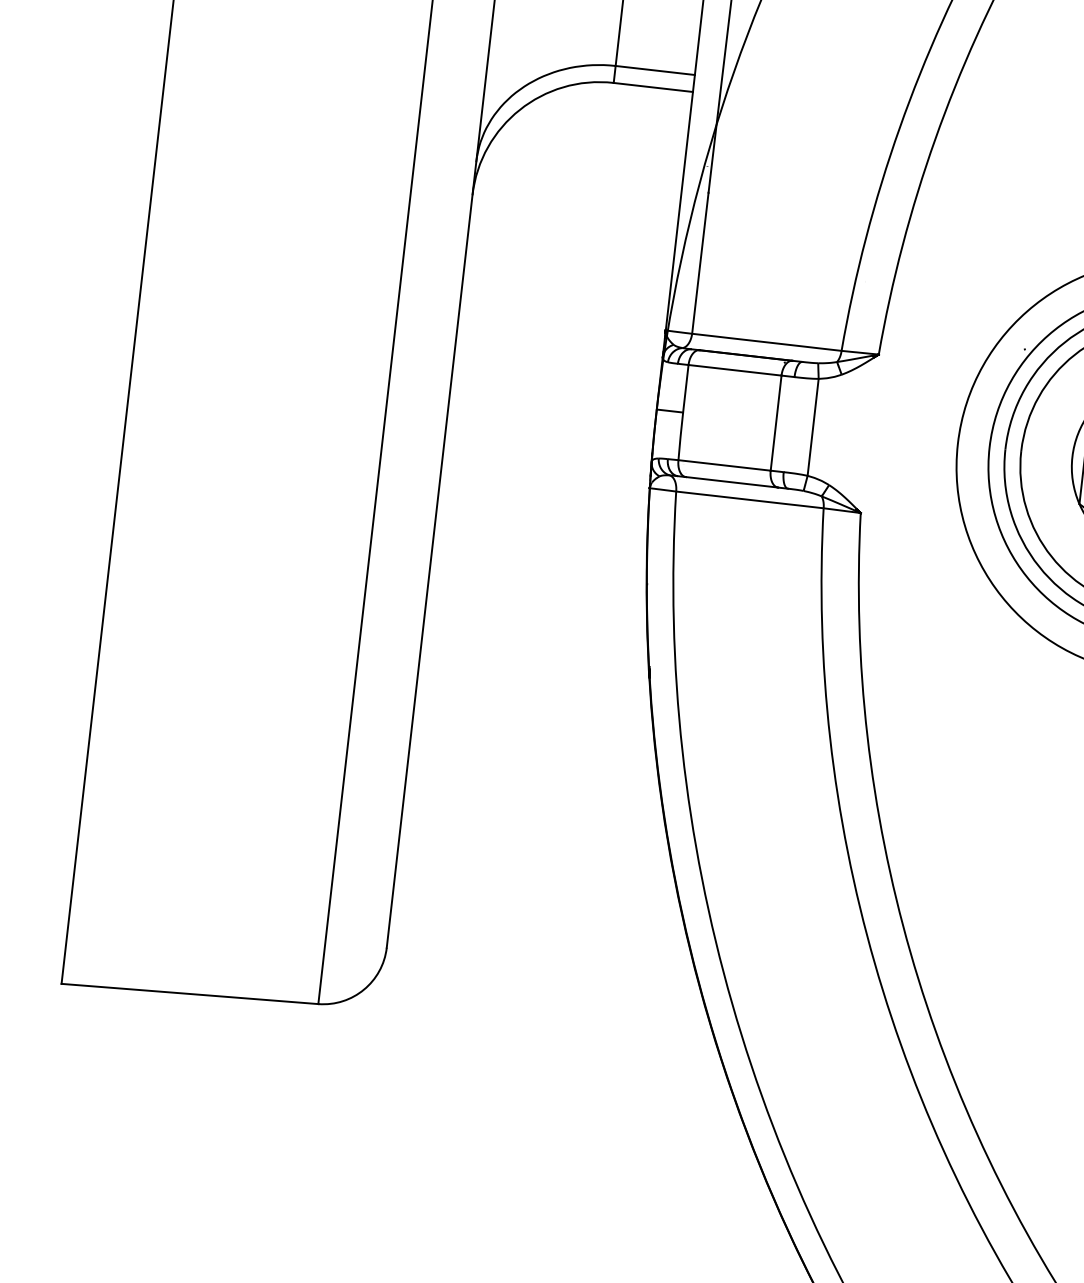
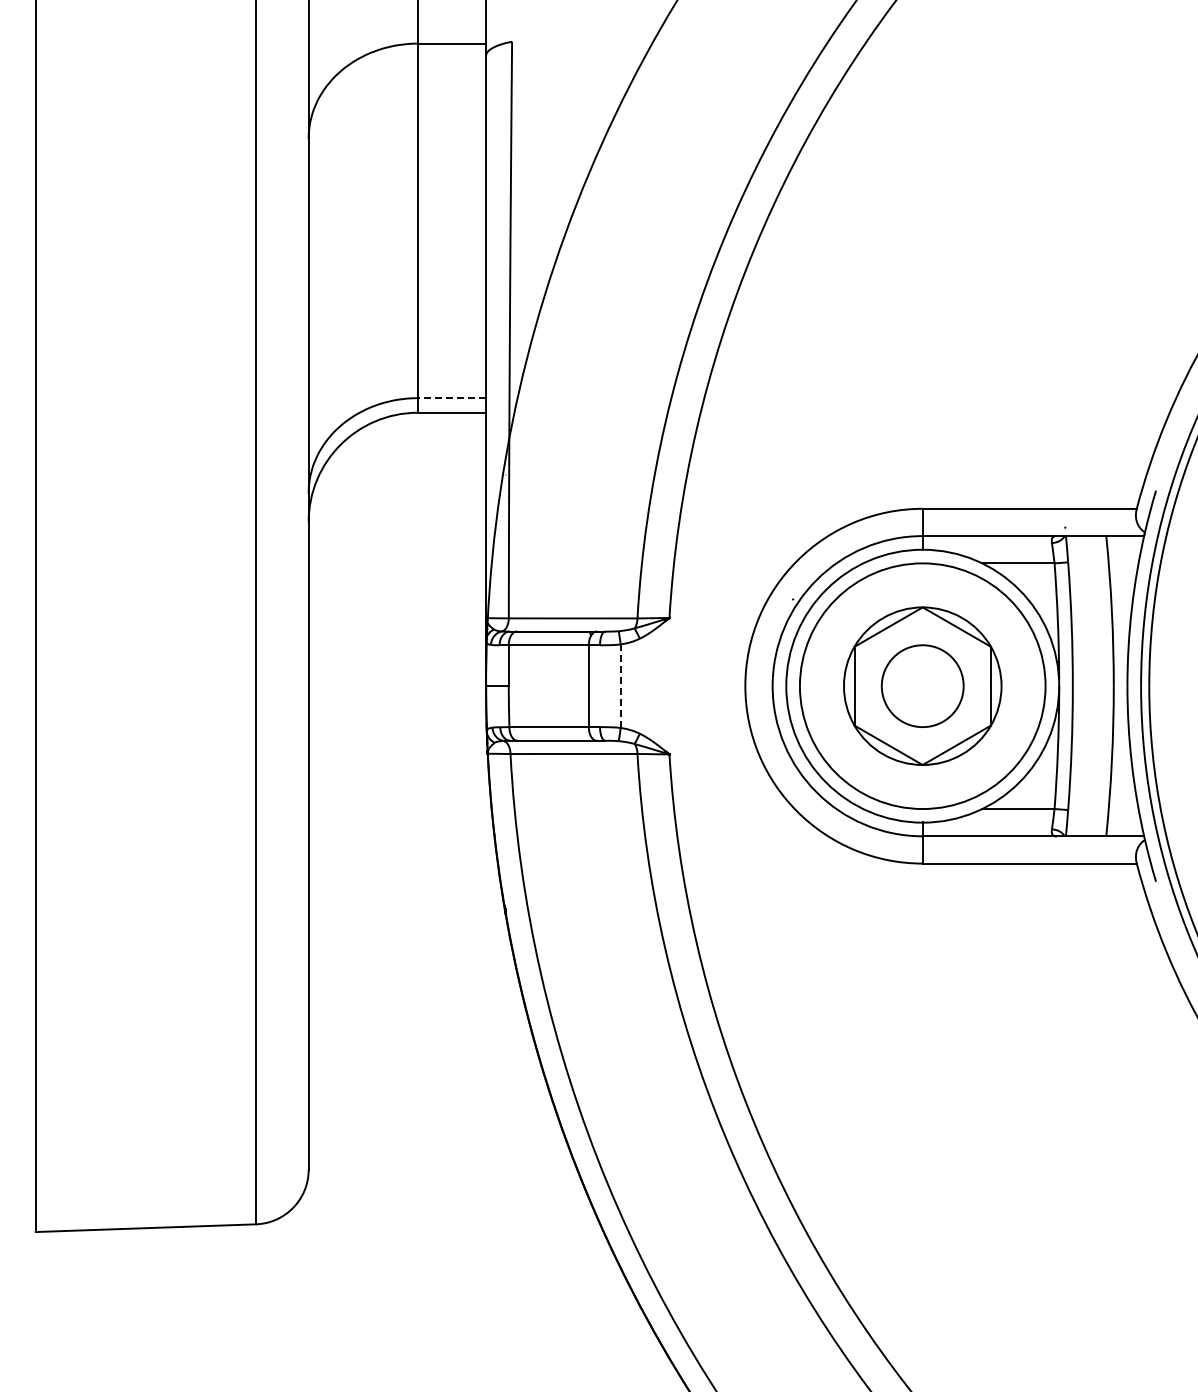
line: (654, 70) -> (451, 398), solid -> dashed
line: (812, 427) -> (620, 686), solid -> dashed

